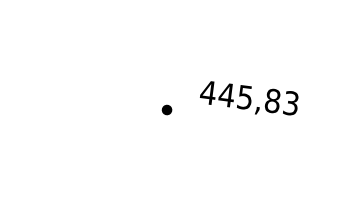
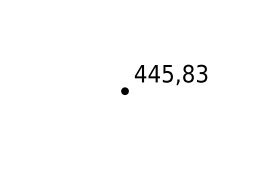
part: (166, 108) -> (124, 90), moved

